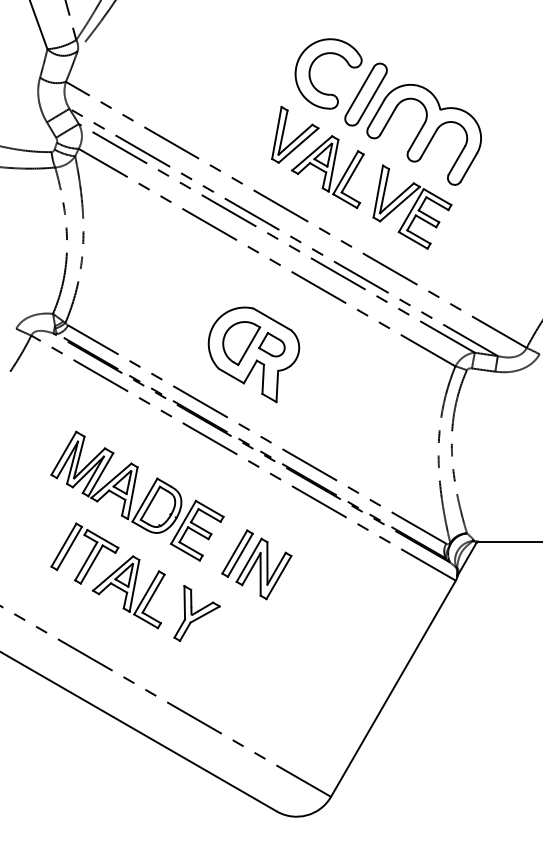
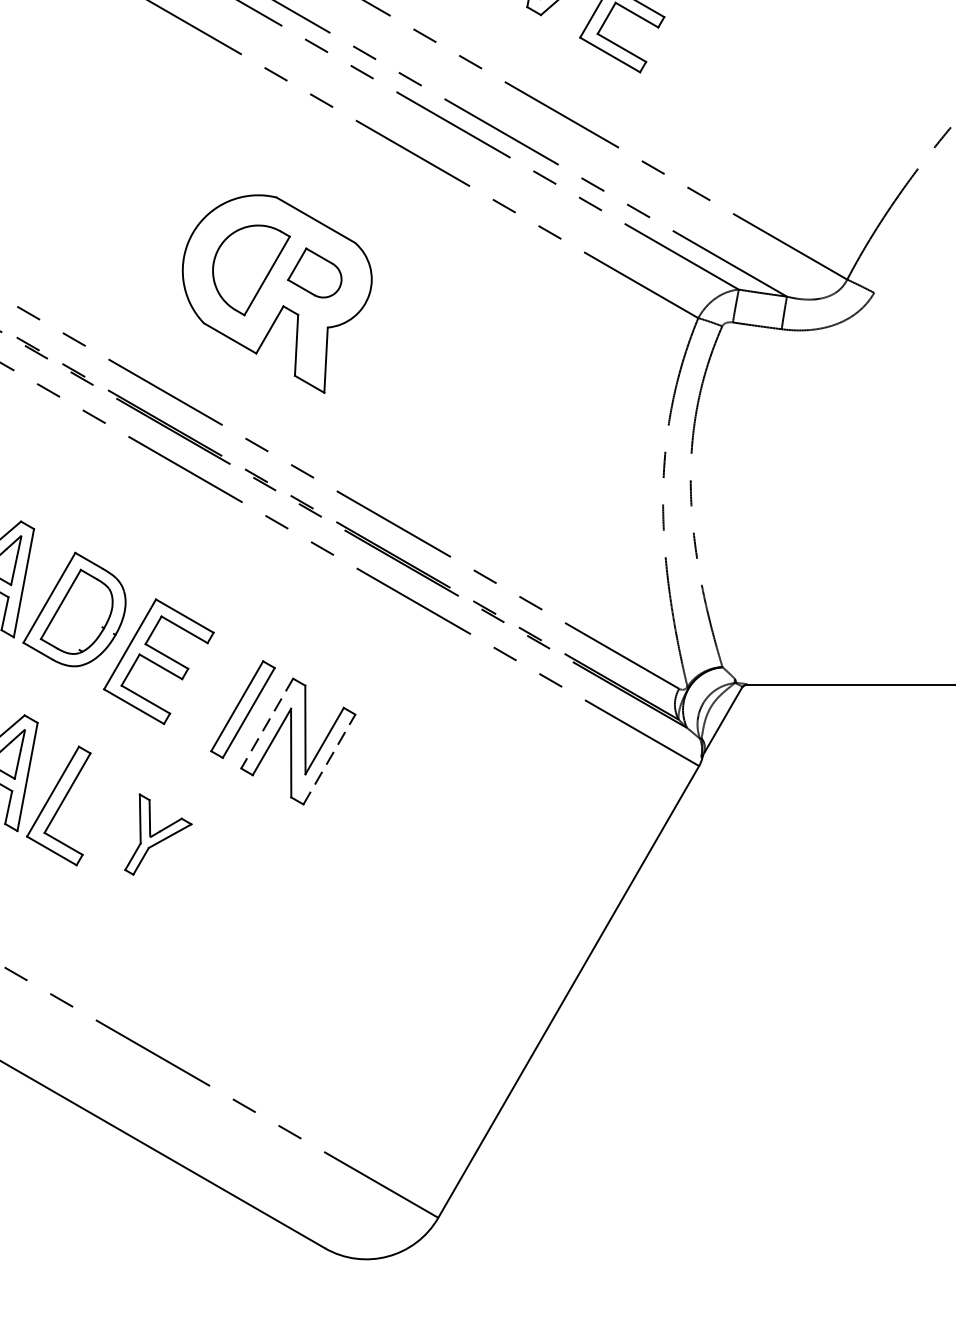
line: (249, 560) -> (267, 723), solid -> dashed
line: (278, 577) -> (328, 759), solid -> dashed
part: (196, 613) -> (157, 834), size x0.7

